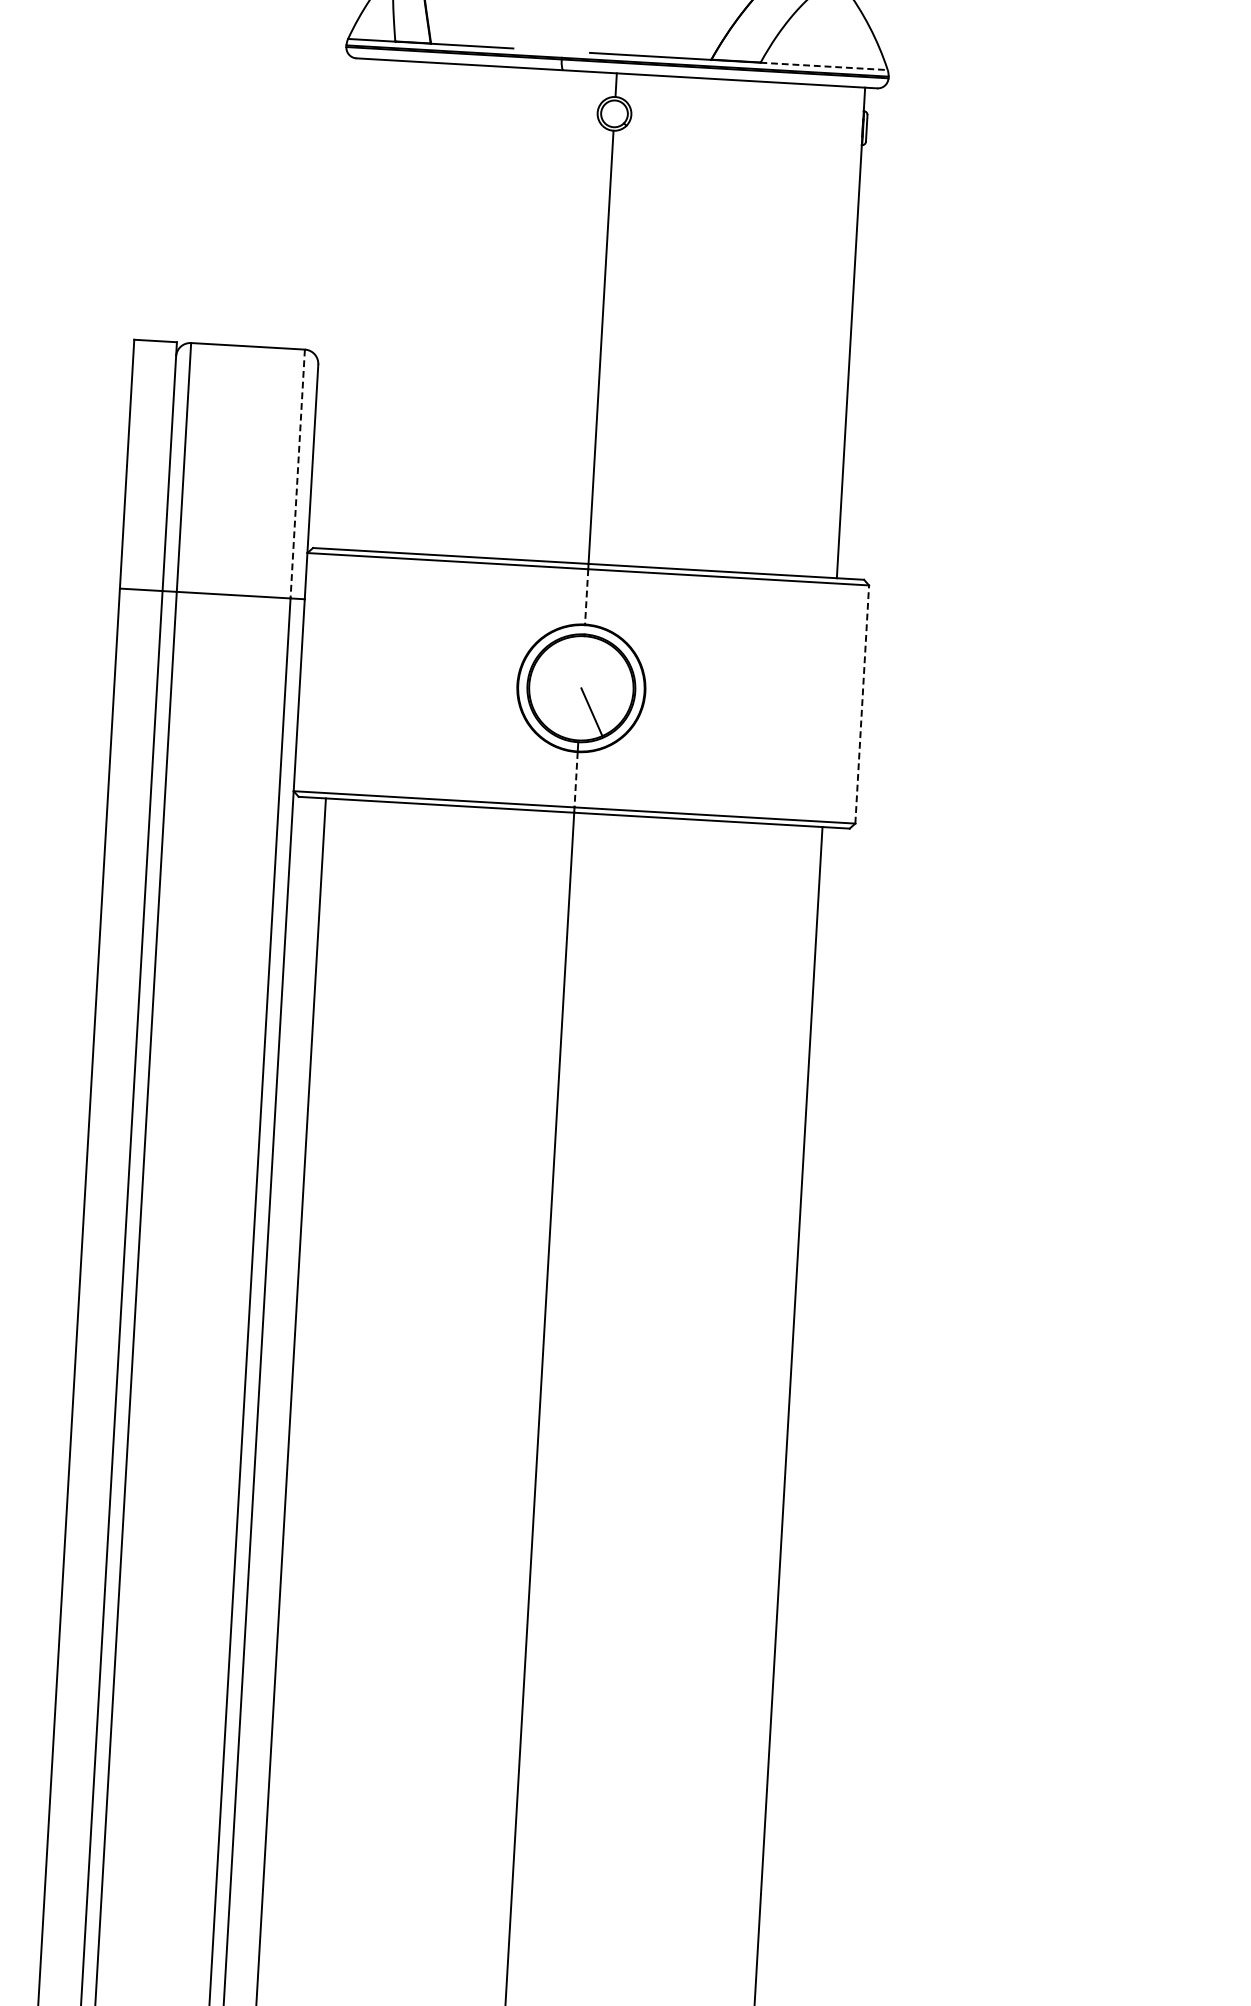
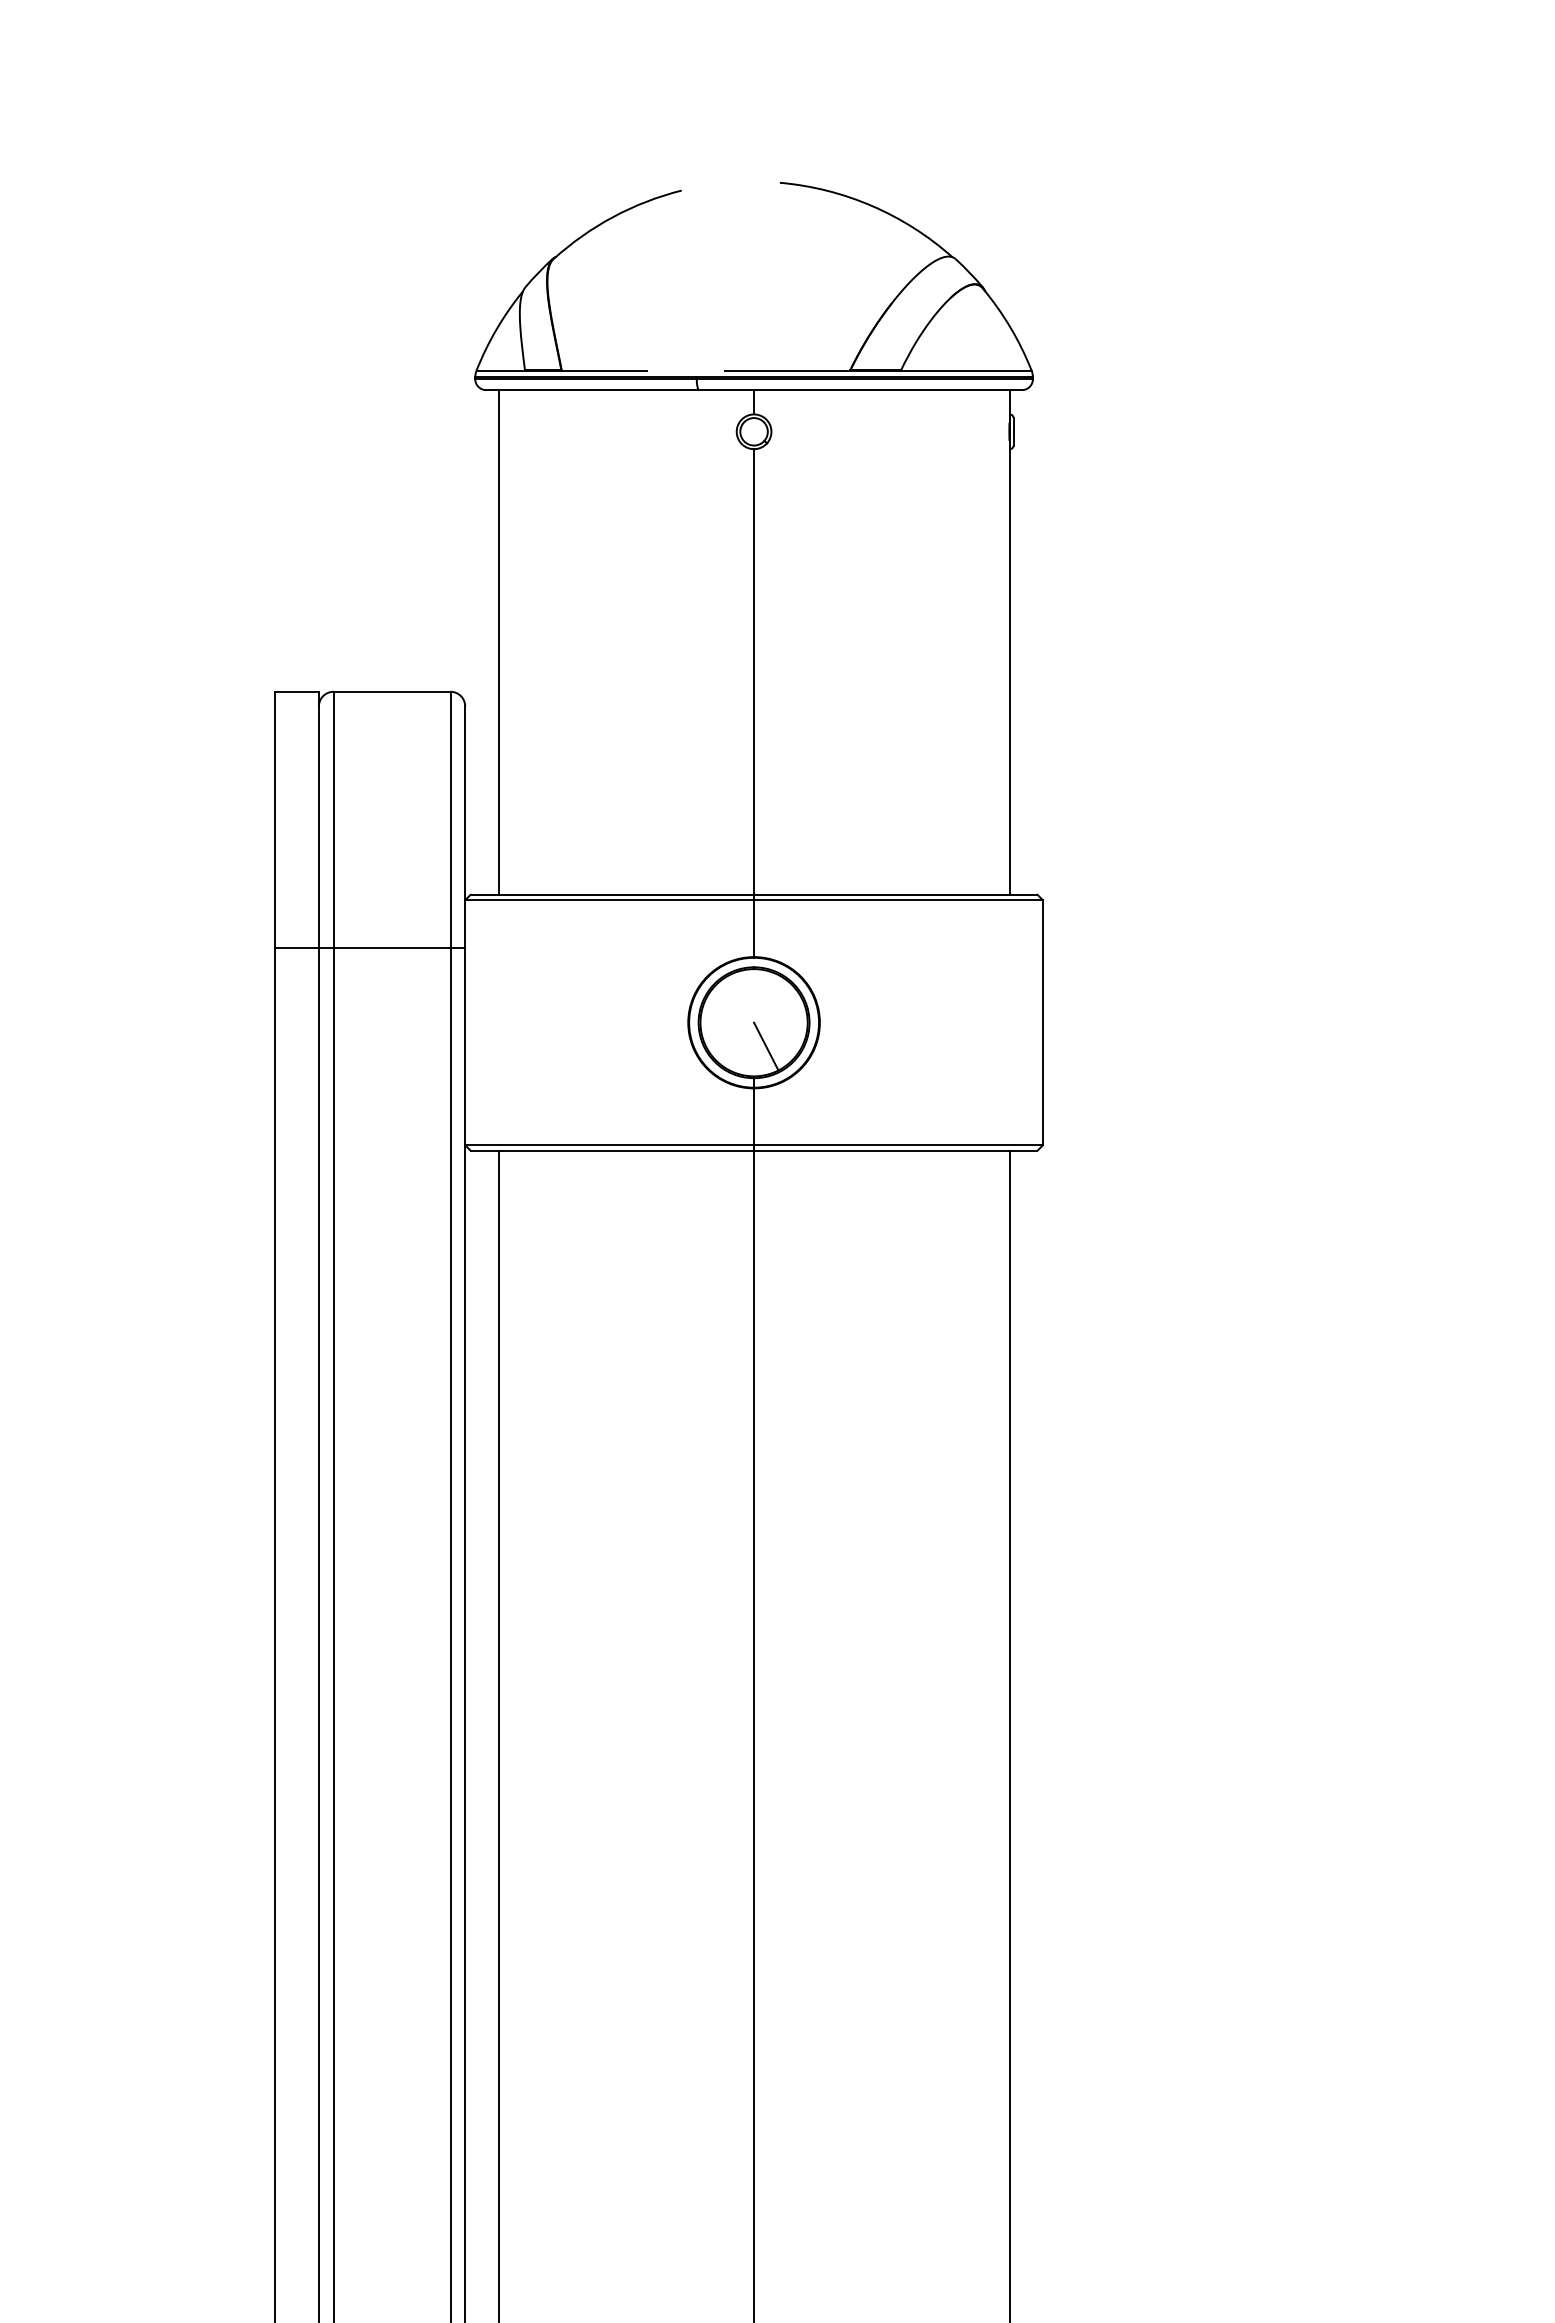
line: (824, 66) -> (966, 370), dashed -> solid
line: (354, 304) -> (498, 642), added
line: (297, 473) -> (450, 819), dashed -> solid
line: (587, 597) -> (754, 929), dashed -> solid
line: (861, 704) -> (1042, 1022), dashed -> solid
line: (576, 780) -> (754, 1117), dashed -> solid

